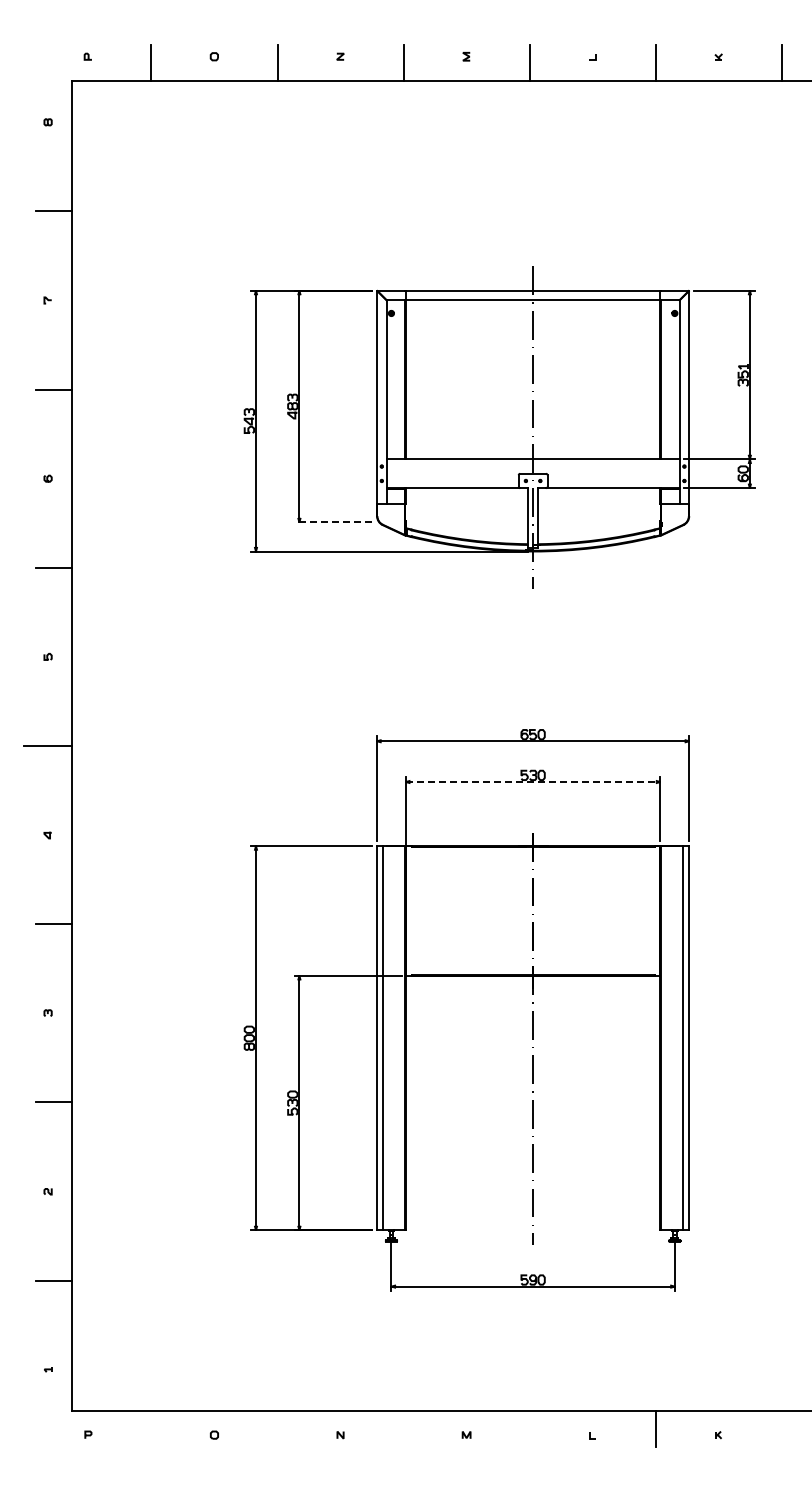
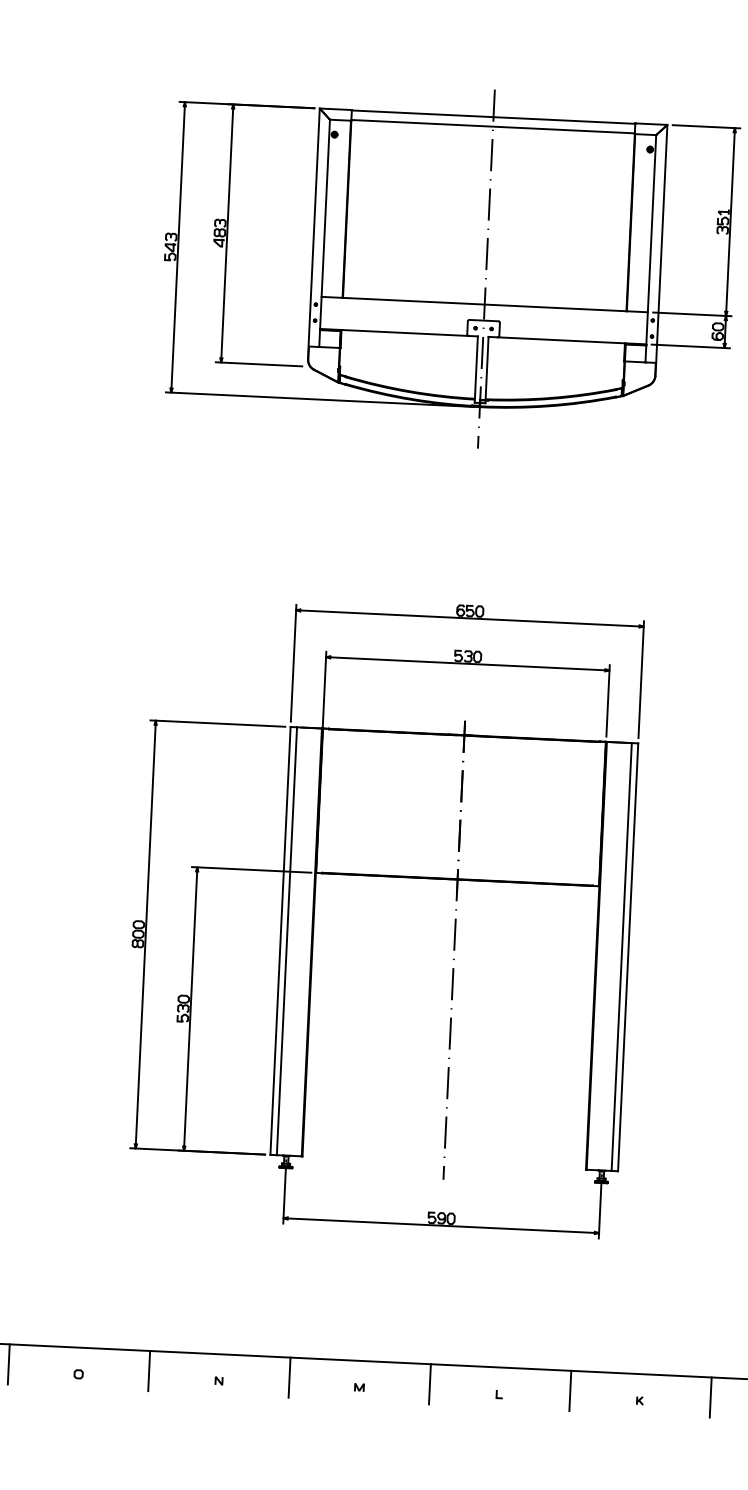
line: (333, 522) -> (259, 364), dashed -> solid
line: (533, 782) -> (468, 664), dashed -> solid
line: (151, 1429) -> (8, 1364), added
line: (277, 1429) -> (149, 1371), added
line: (403, 1429) -> (289, 1377), added
line: (529, 1429) -> (429, 1384), added
line: (781, 1429) -> (710, 1397), added

